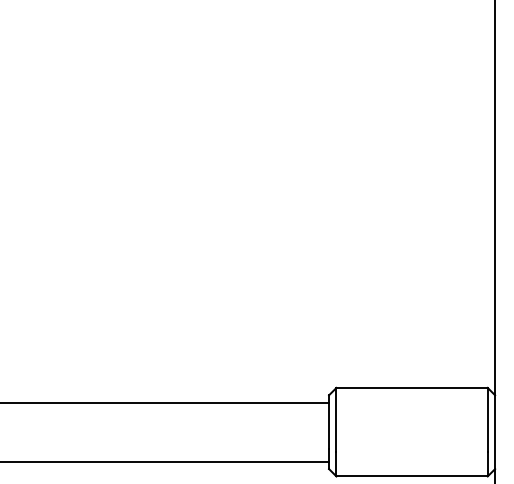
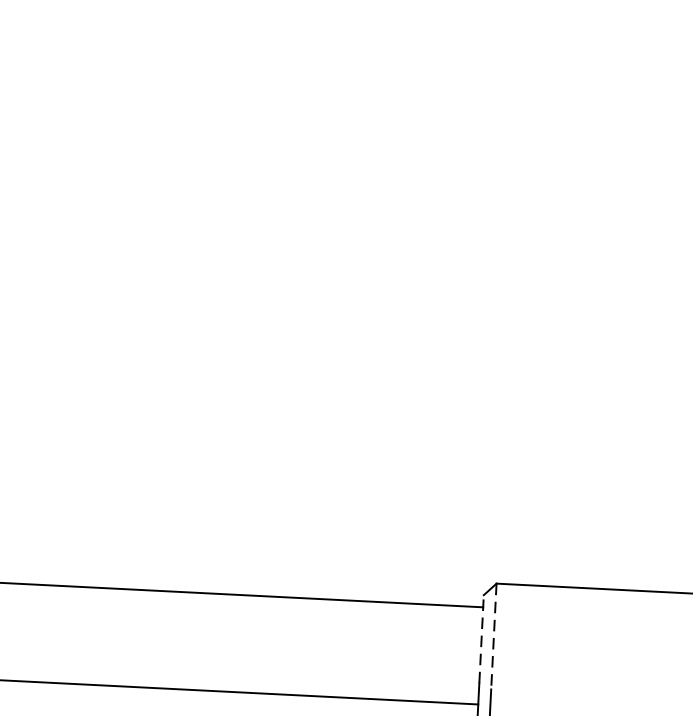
line: (336, 420) -> (493, 637), solid -> dashed
line: (329, 422) -> (482, 639), solid -> dashed

